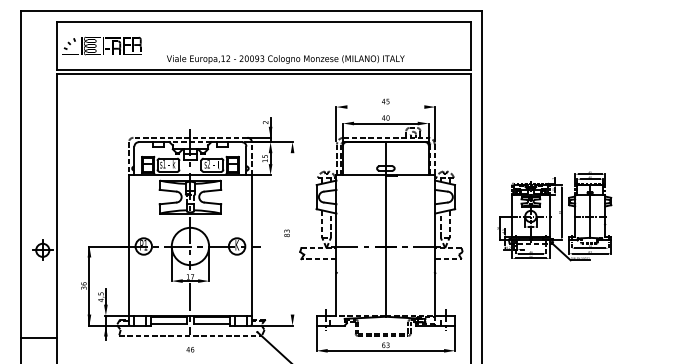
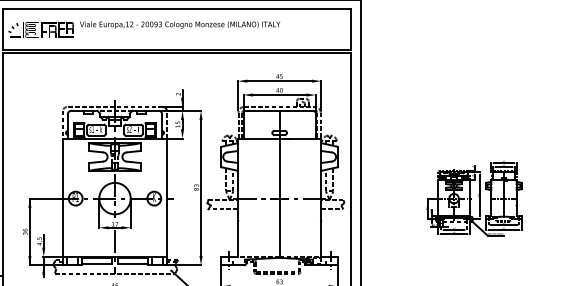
text: (285, 59) -> (179, 25), moved
line: (385, 107) -> (279, 81), added
part: (554, 216) -> (473, 198), moved
line: (292, 233) -> (200, 187), added

